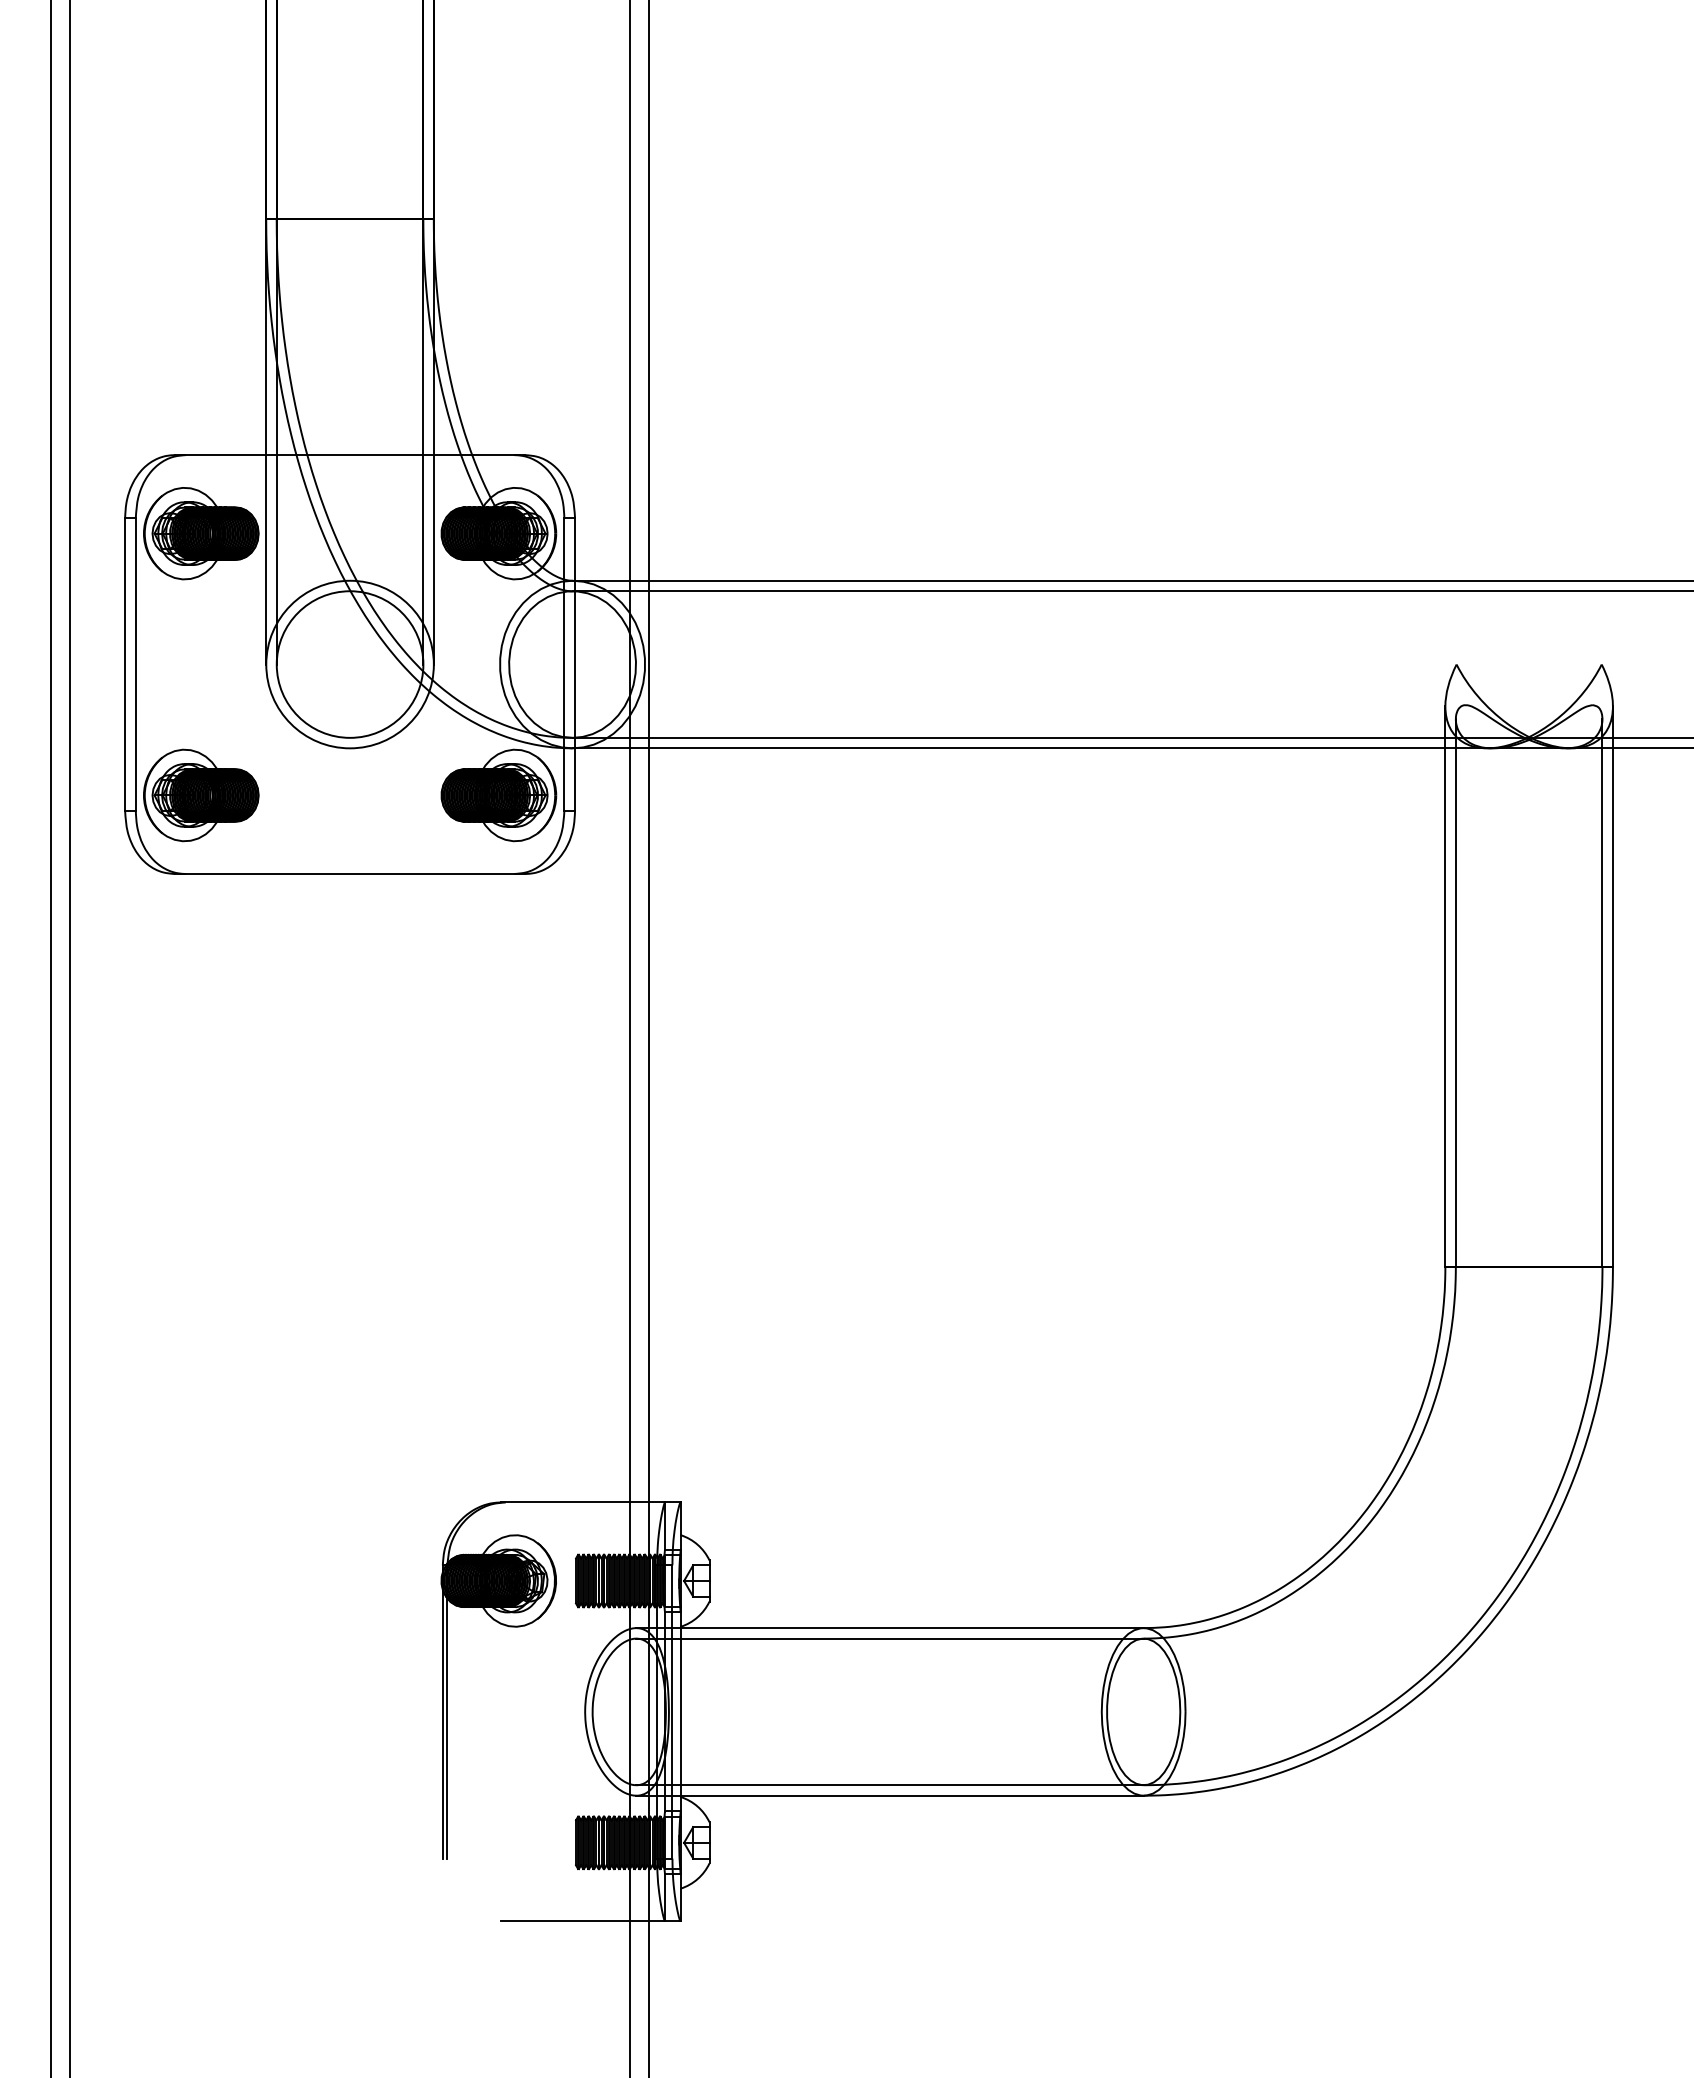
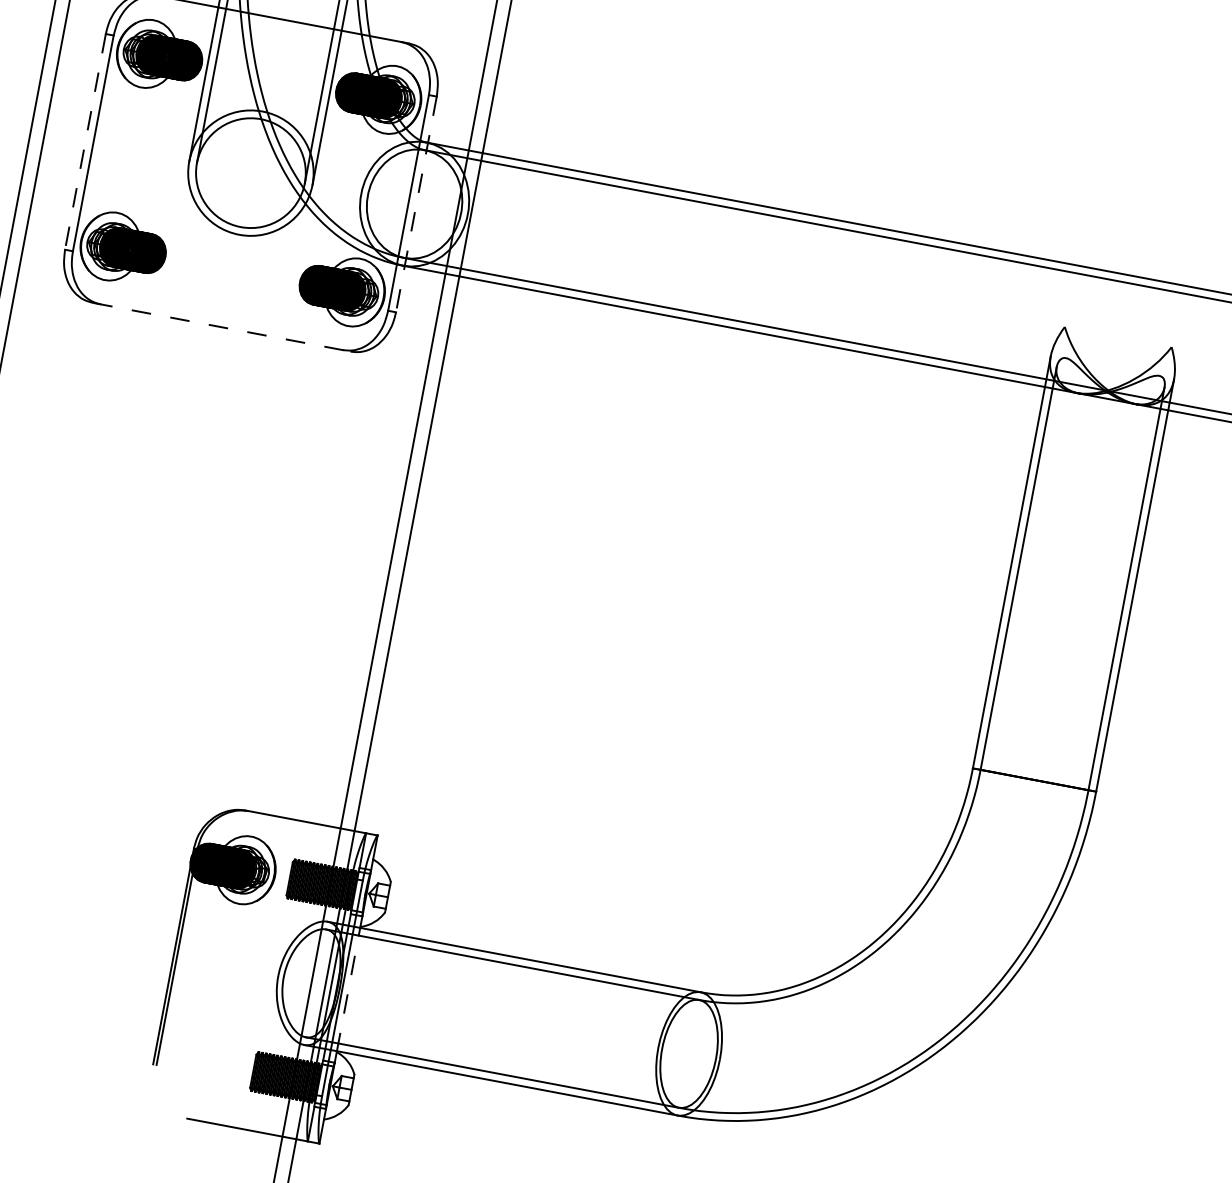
line: (125, 664) -> (85, 141), solid -> dashed
line: (575, 664) -> (416, 204), solid -> dashed
line: (350, 874) -> (222, 327), solid -> dashed
line: (680, 1711) -> (348, 989), solid -> dashed

